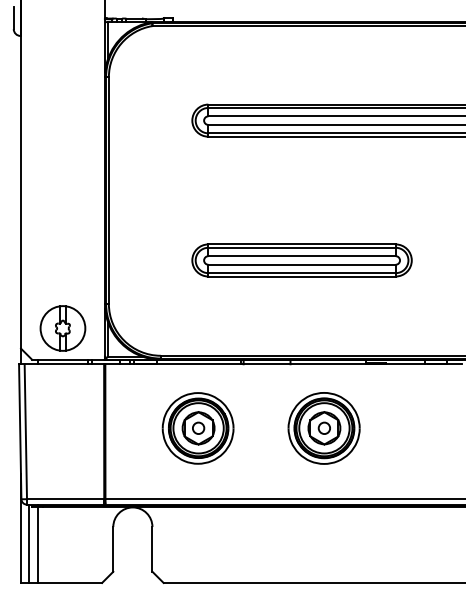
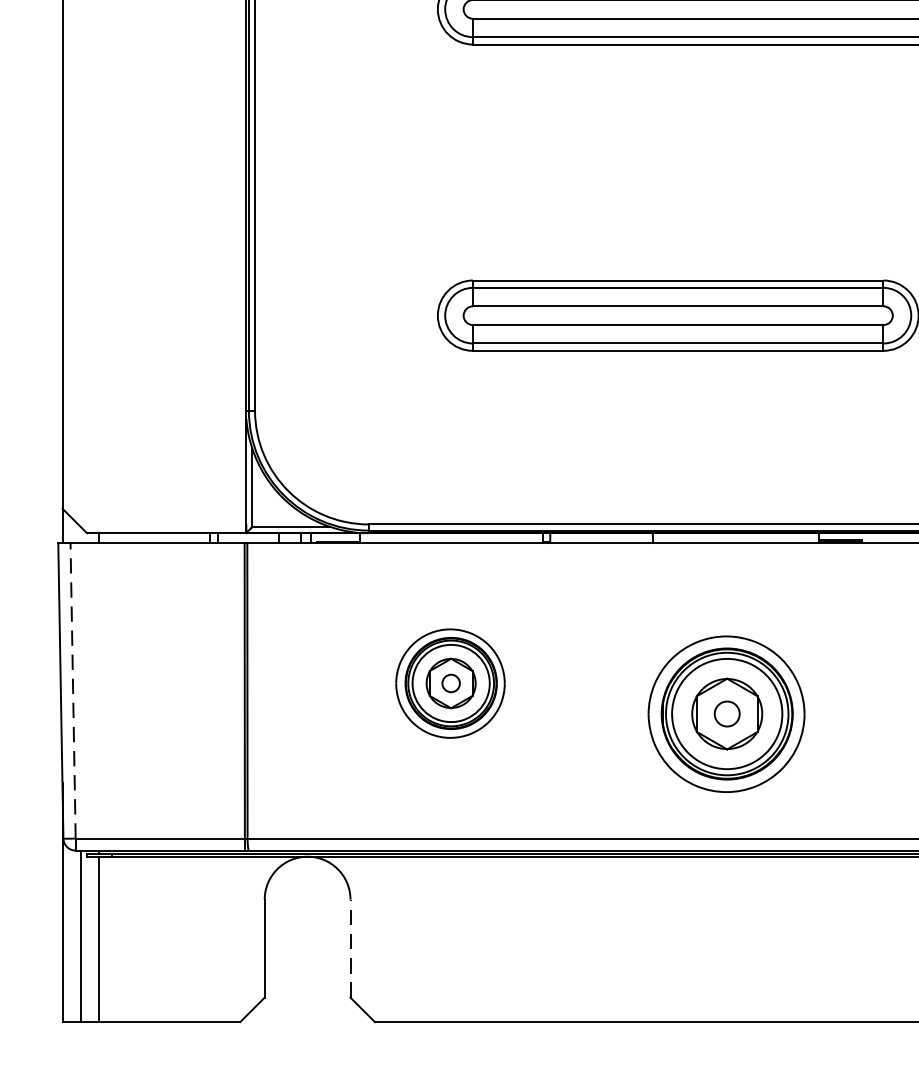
part: (62, 328) -> (153, 464), removed
part: (197, 428) -> (449, 683), size x0.7
part: (323, 428) -> (725, 714), moved
line: (25, 431) -> (72, 690), solid -> dashed
line: (152, 548) -> (350, 946), solid -> dashed

